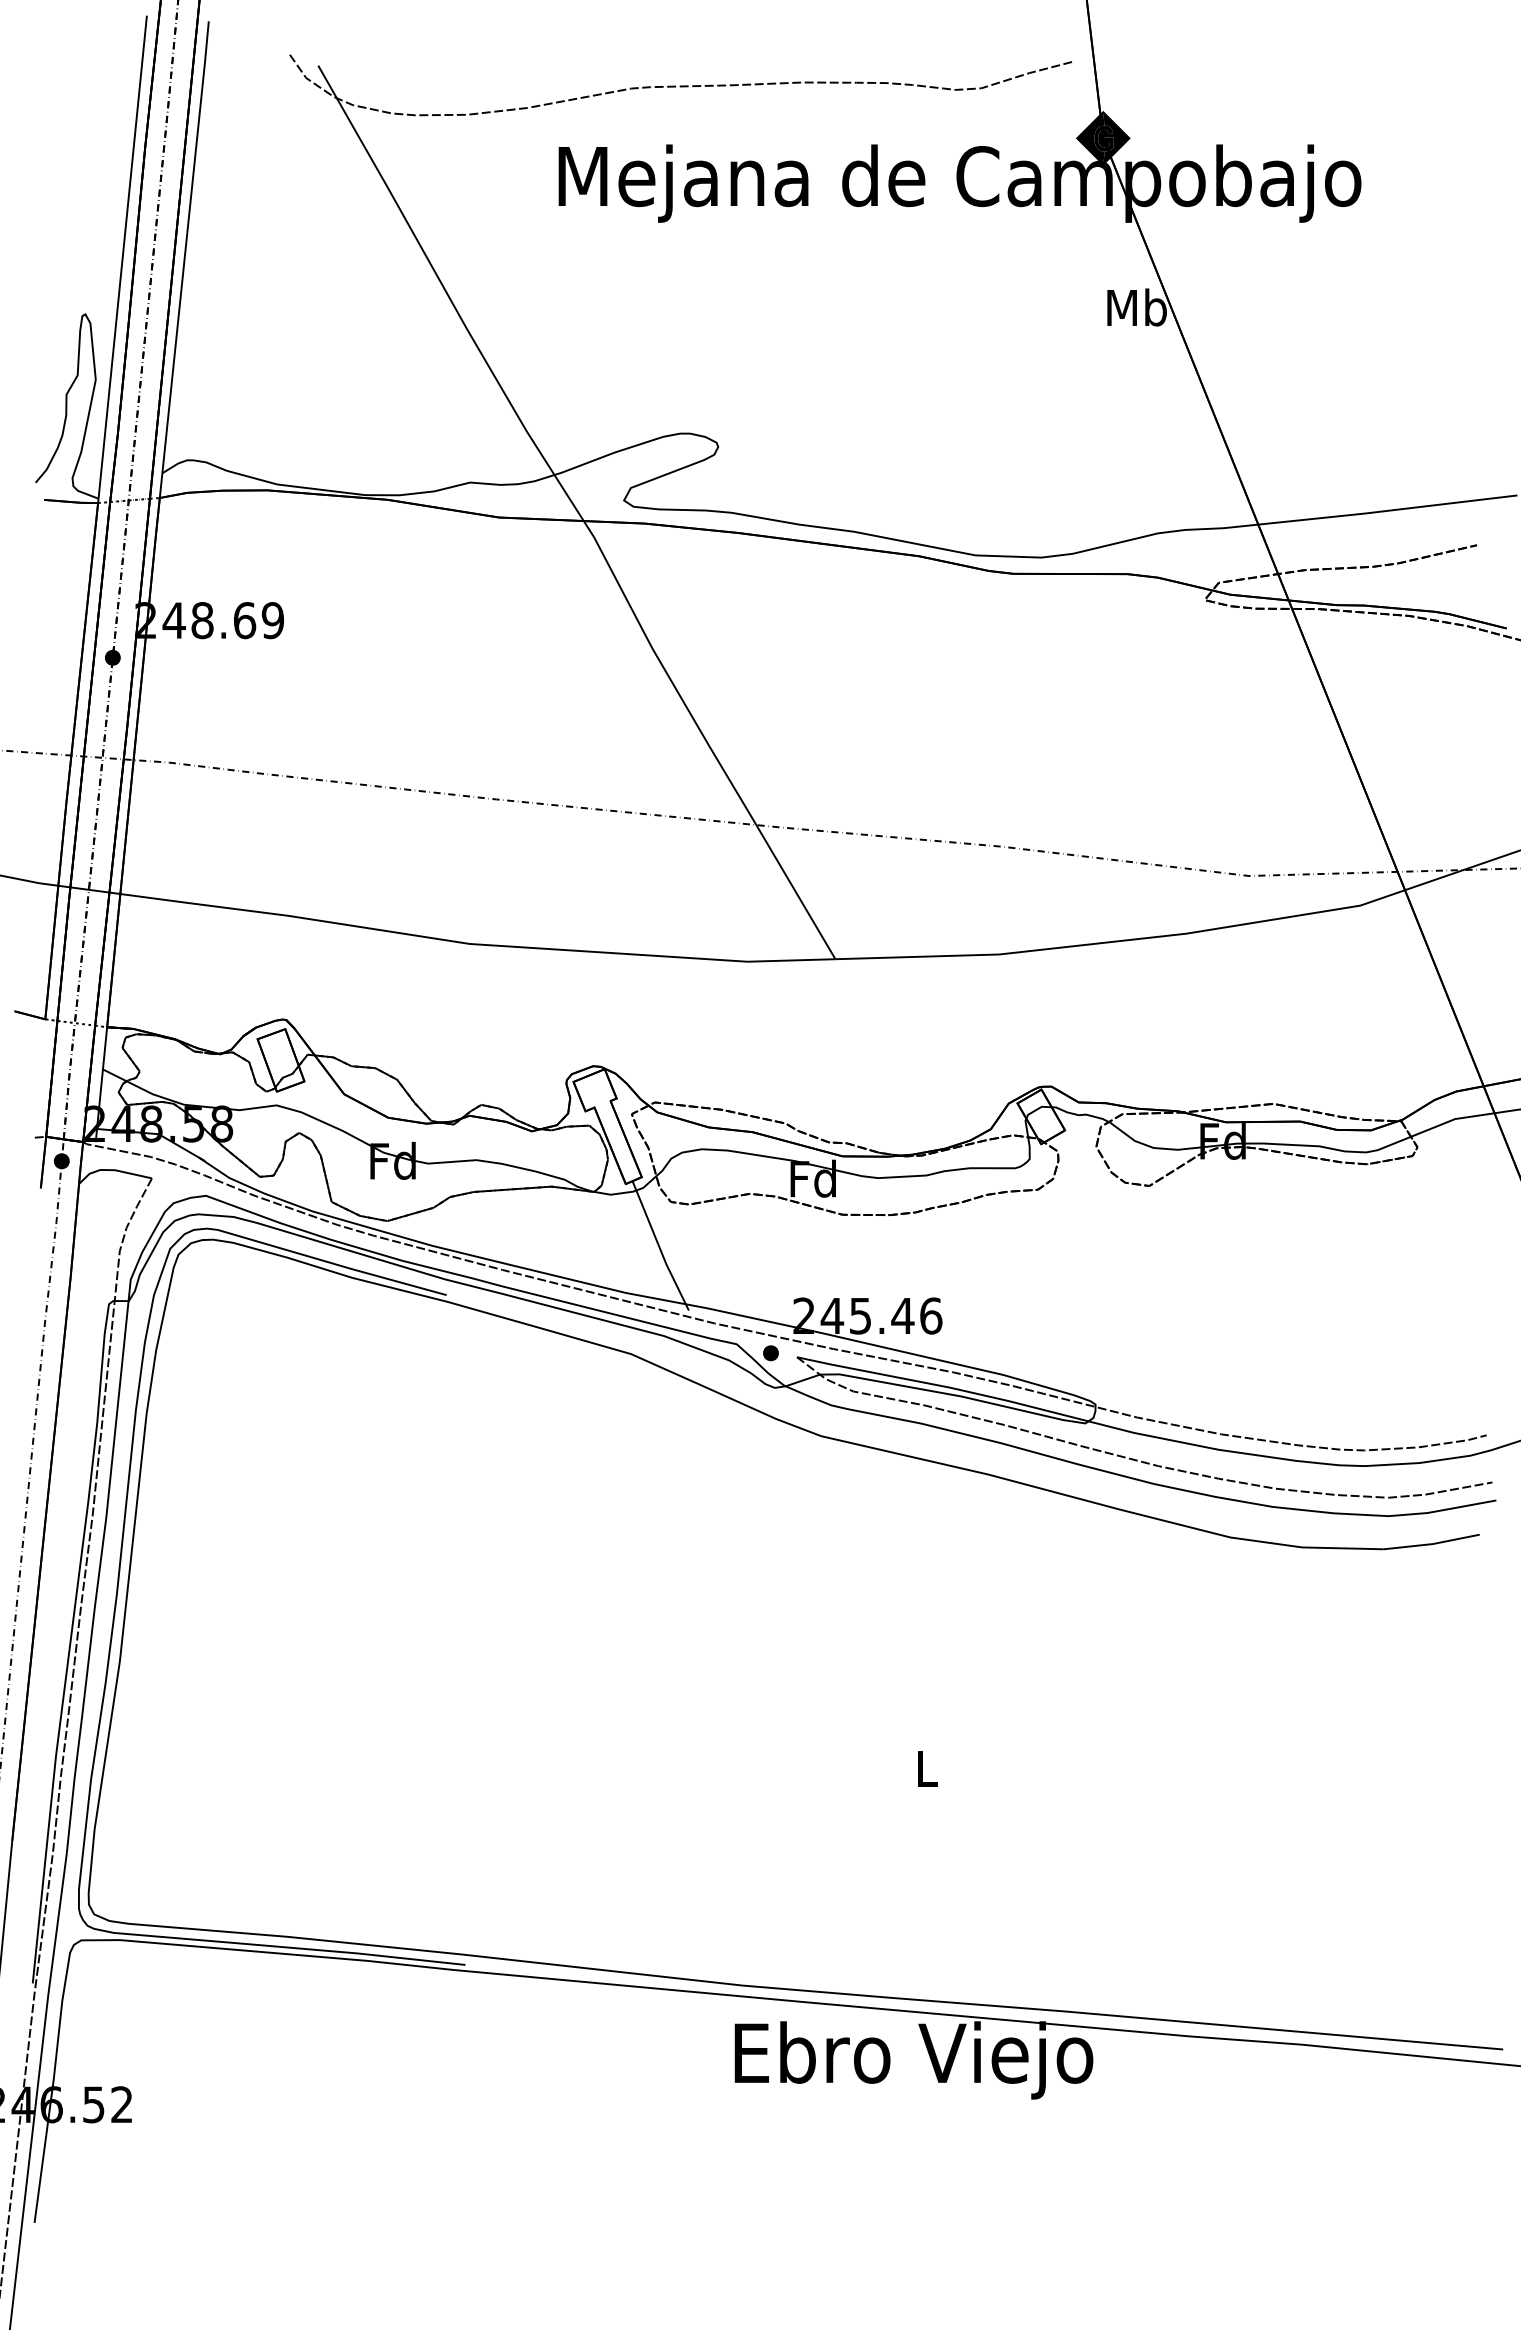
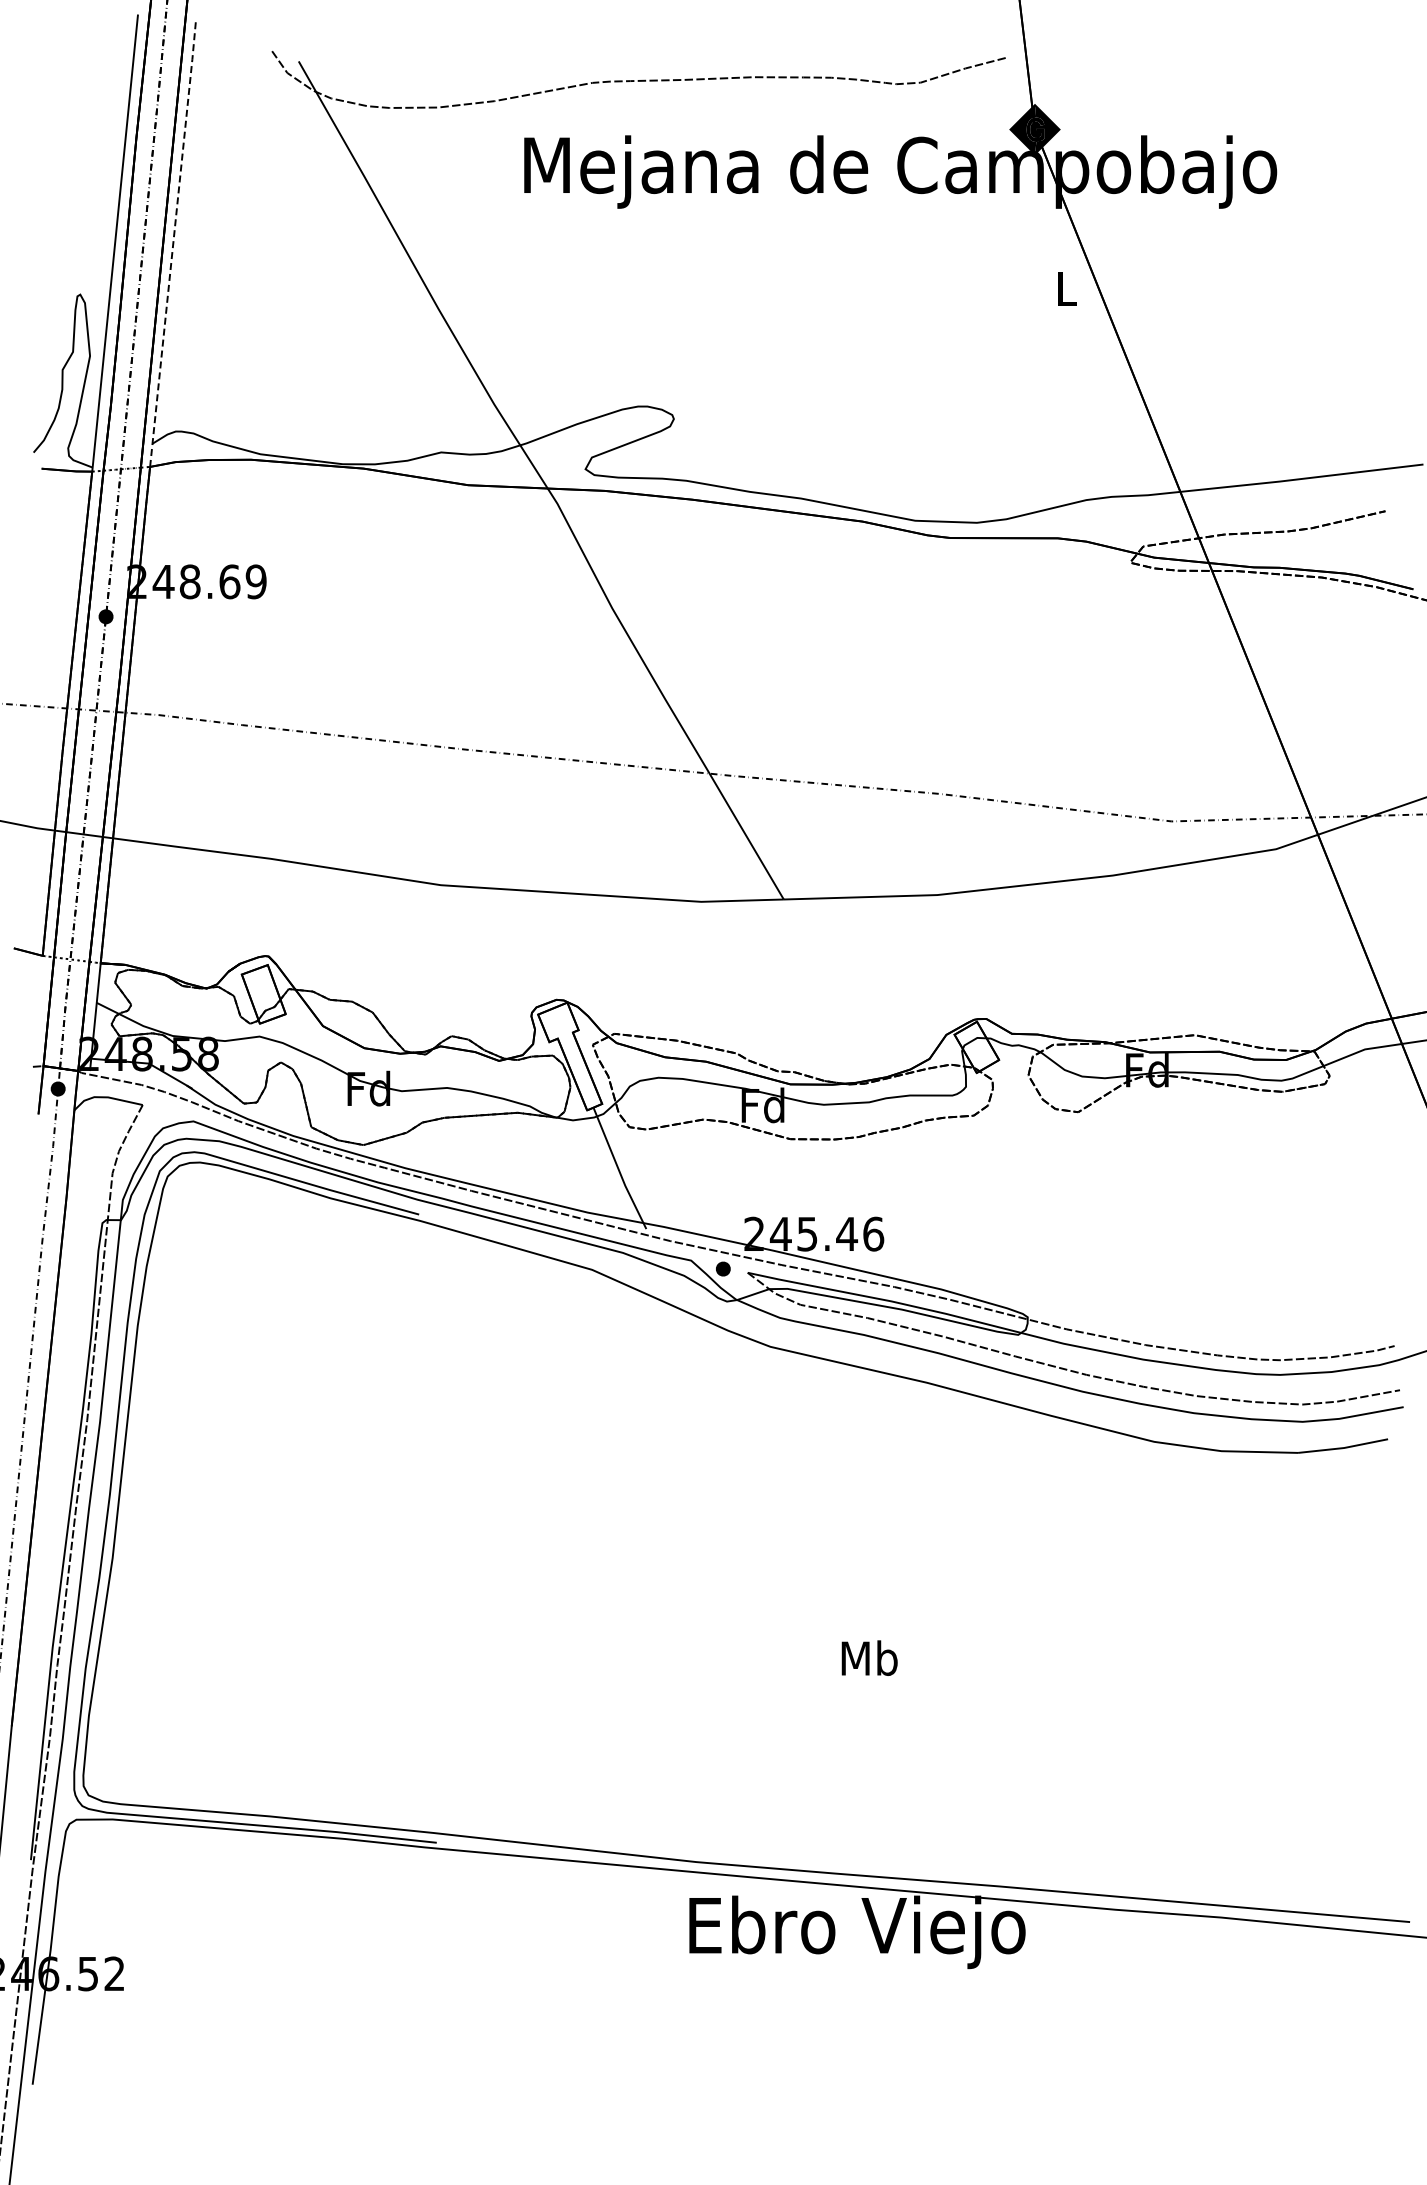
line: (184, 258) -> (173, 242), solid -> dashed
text: (1136, 307) -> (1066, 288), Mb -> L
text: (926, 1767) -> (869, 1657), L -> Mb

